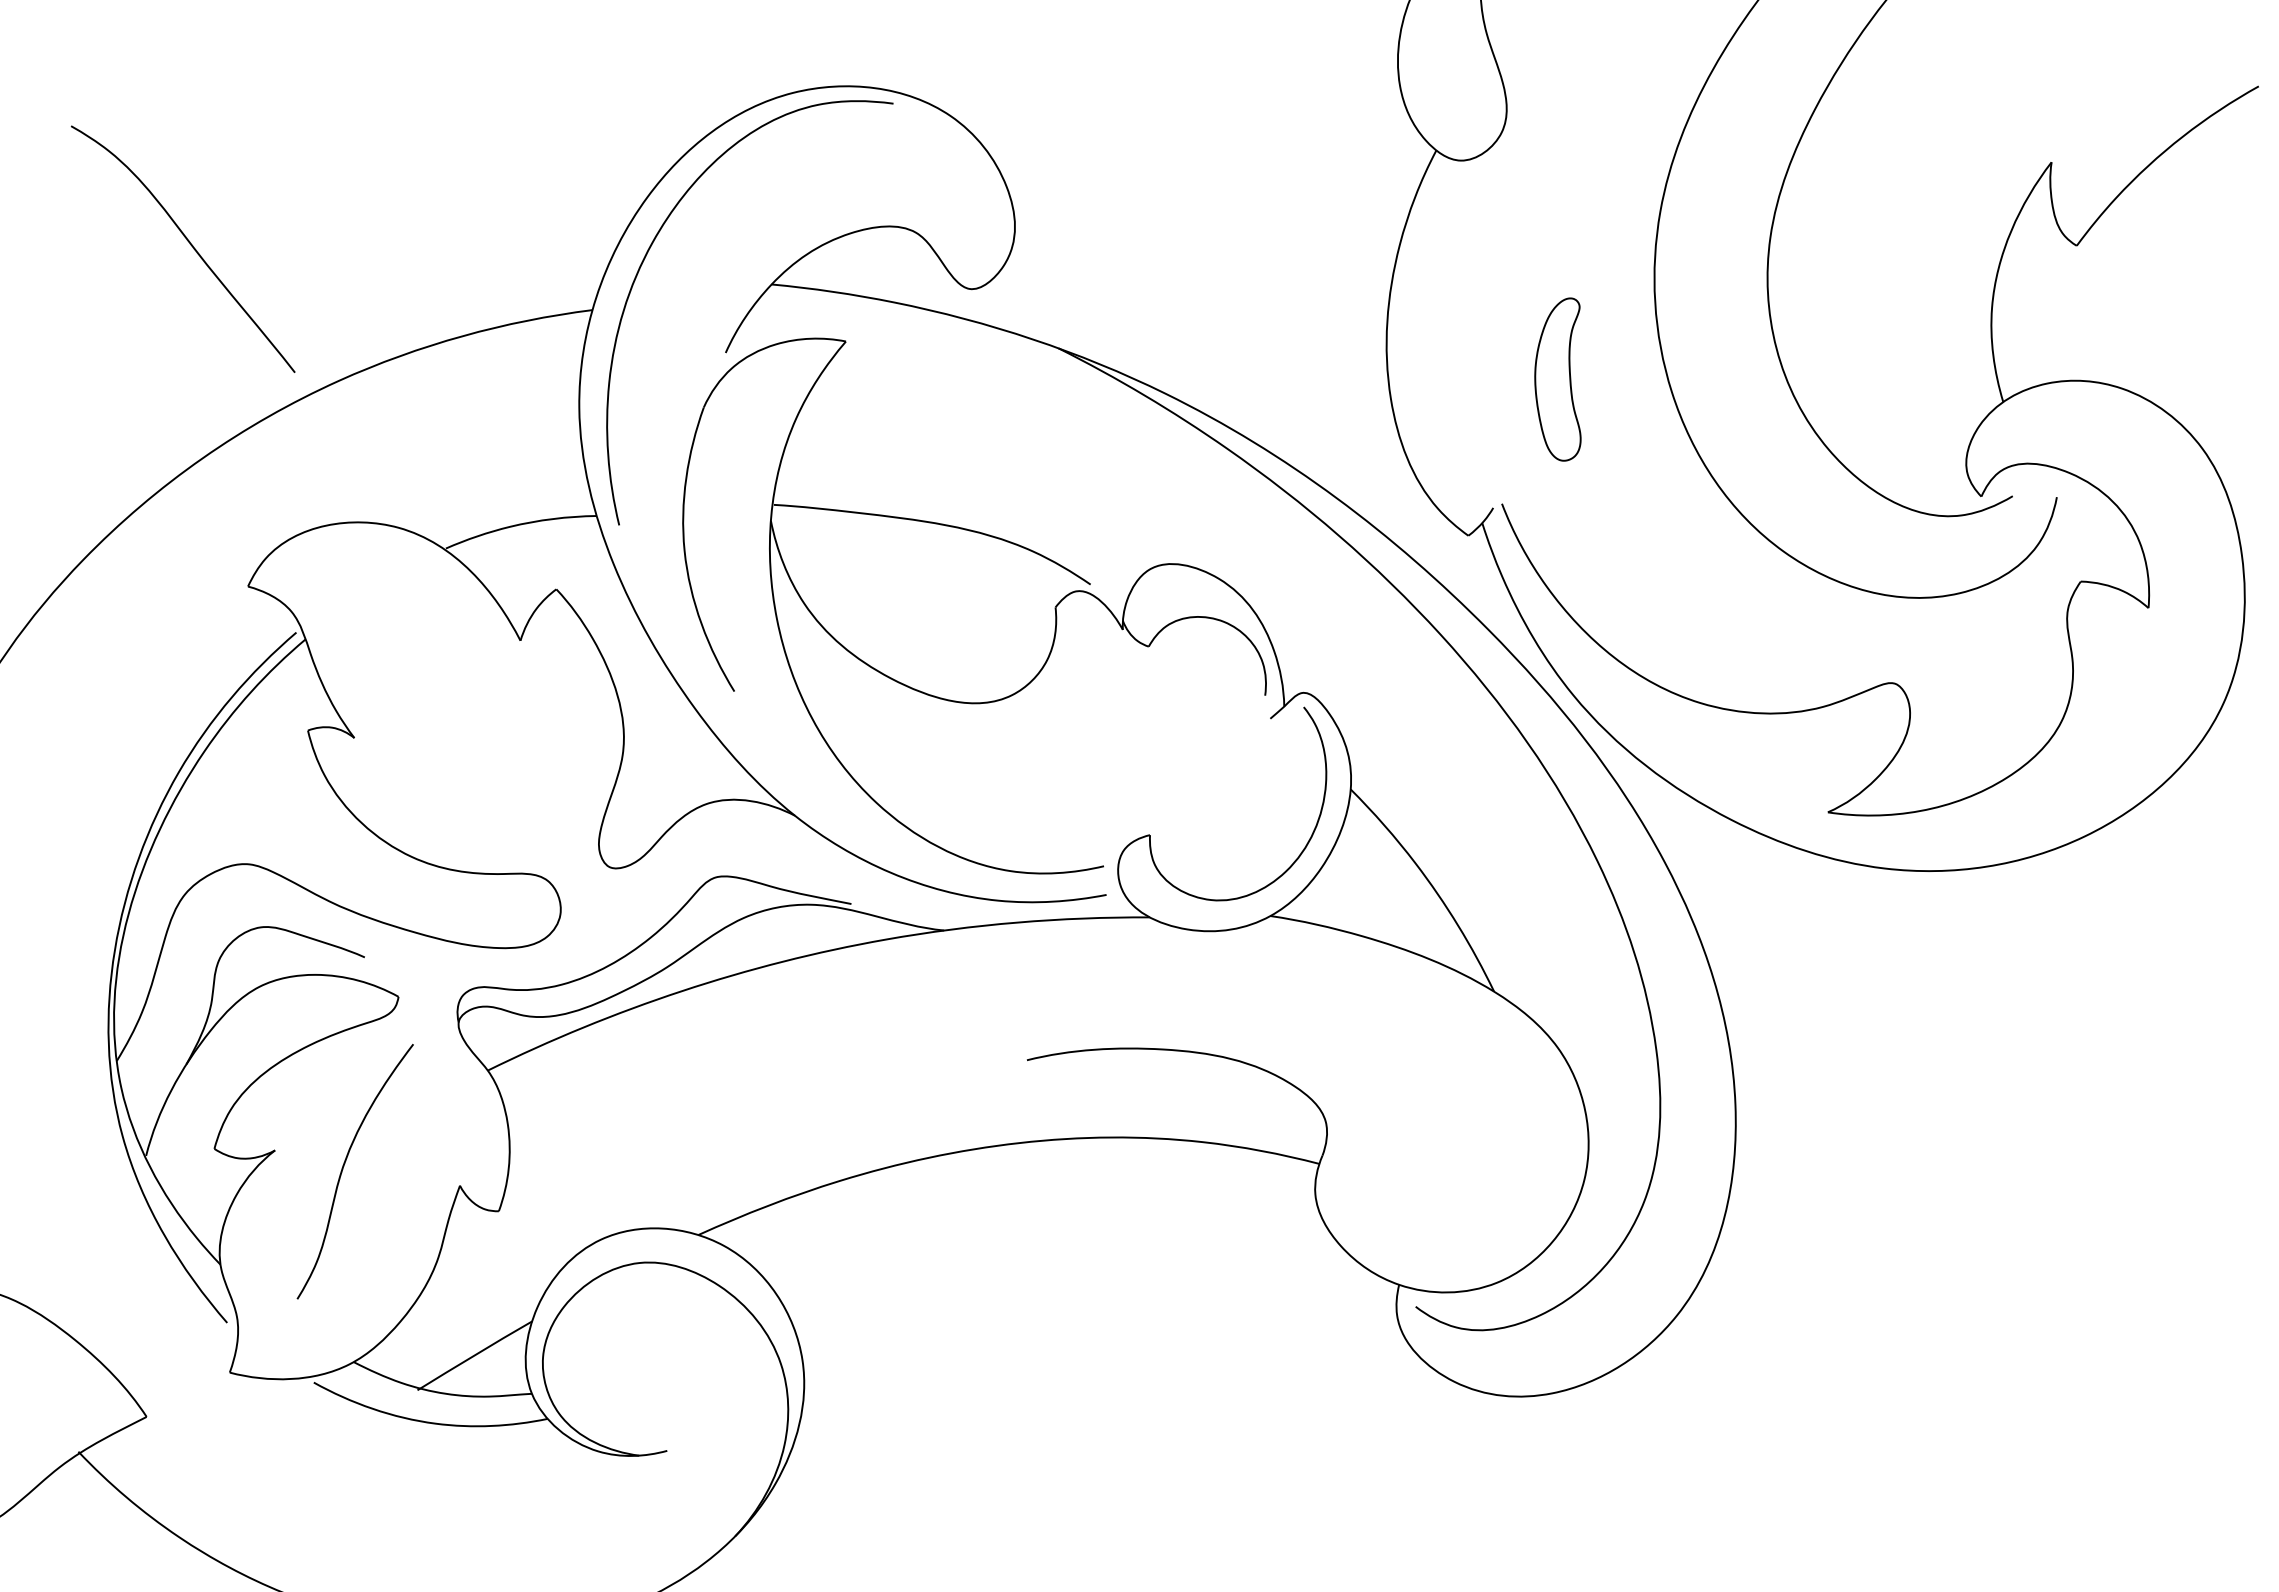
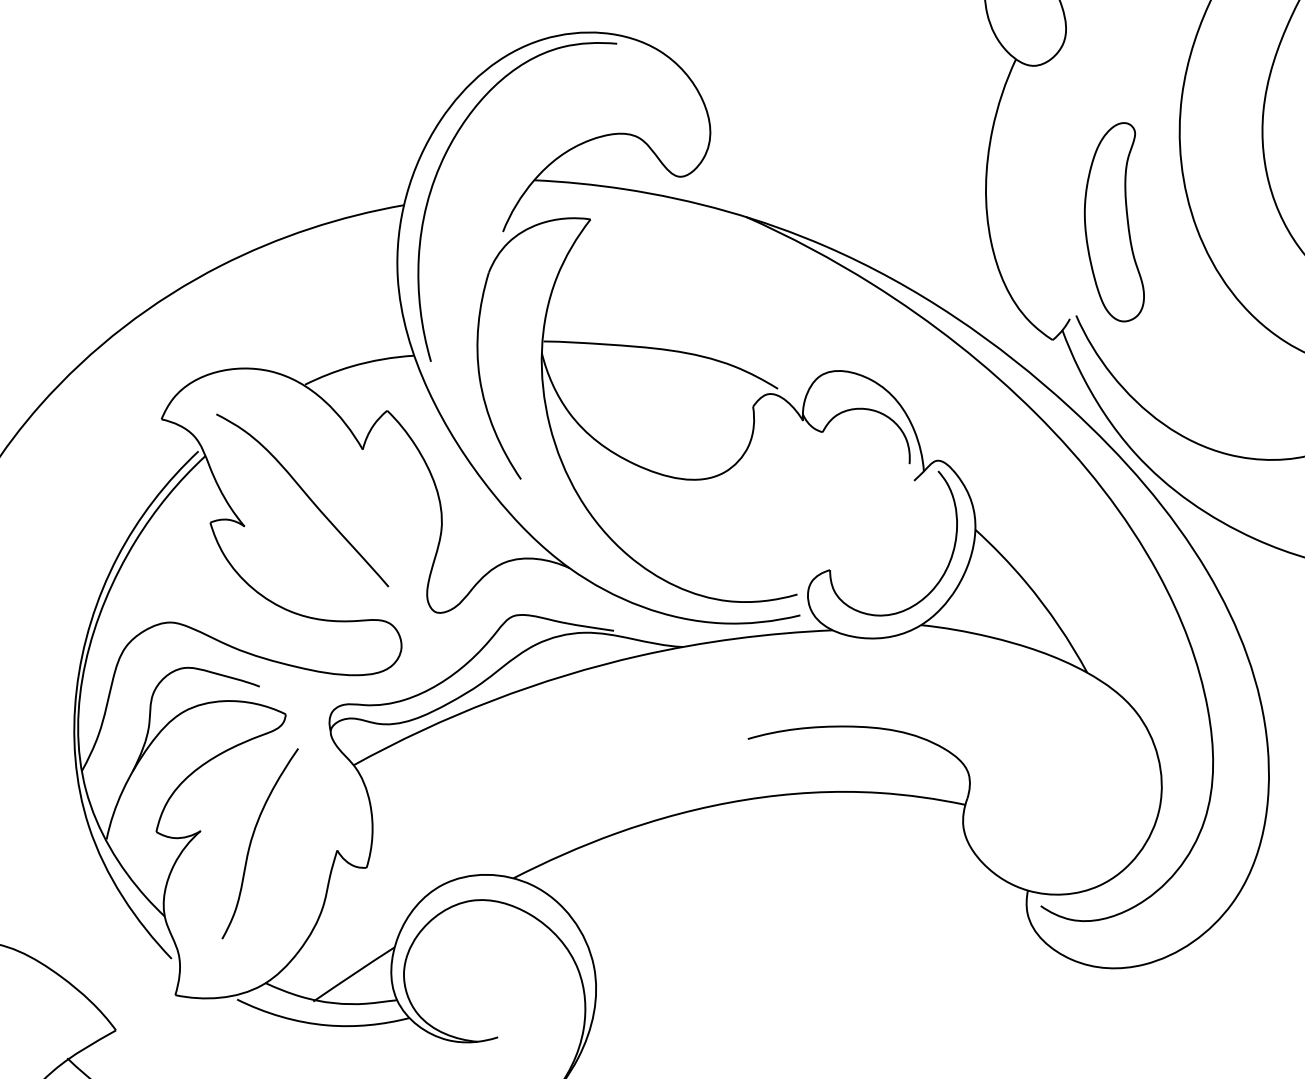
curve: (188, 242) -> (306, 495), moved
part: (1557, 379) -> (1112, 222), size x1.67

